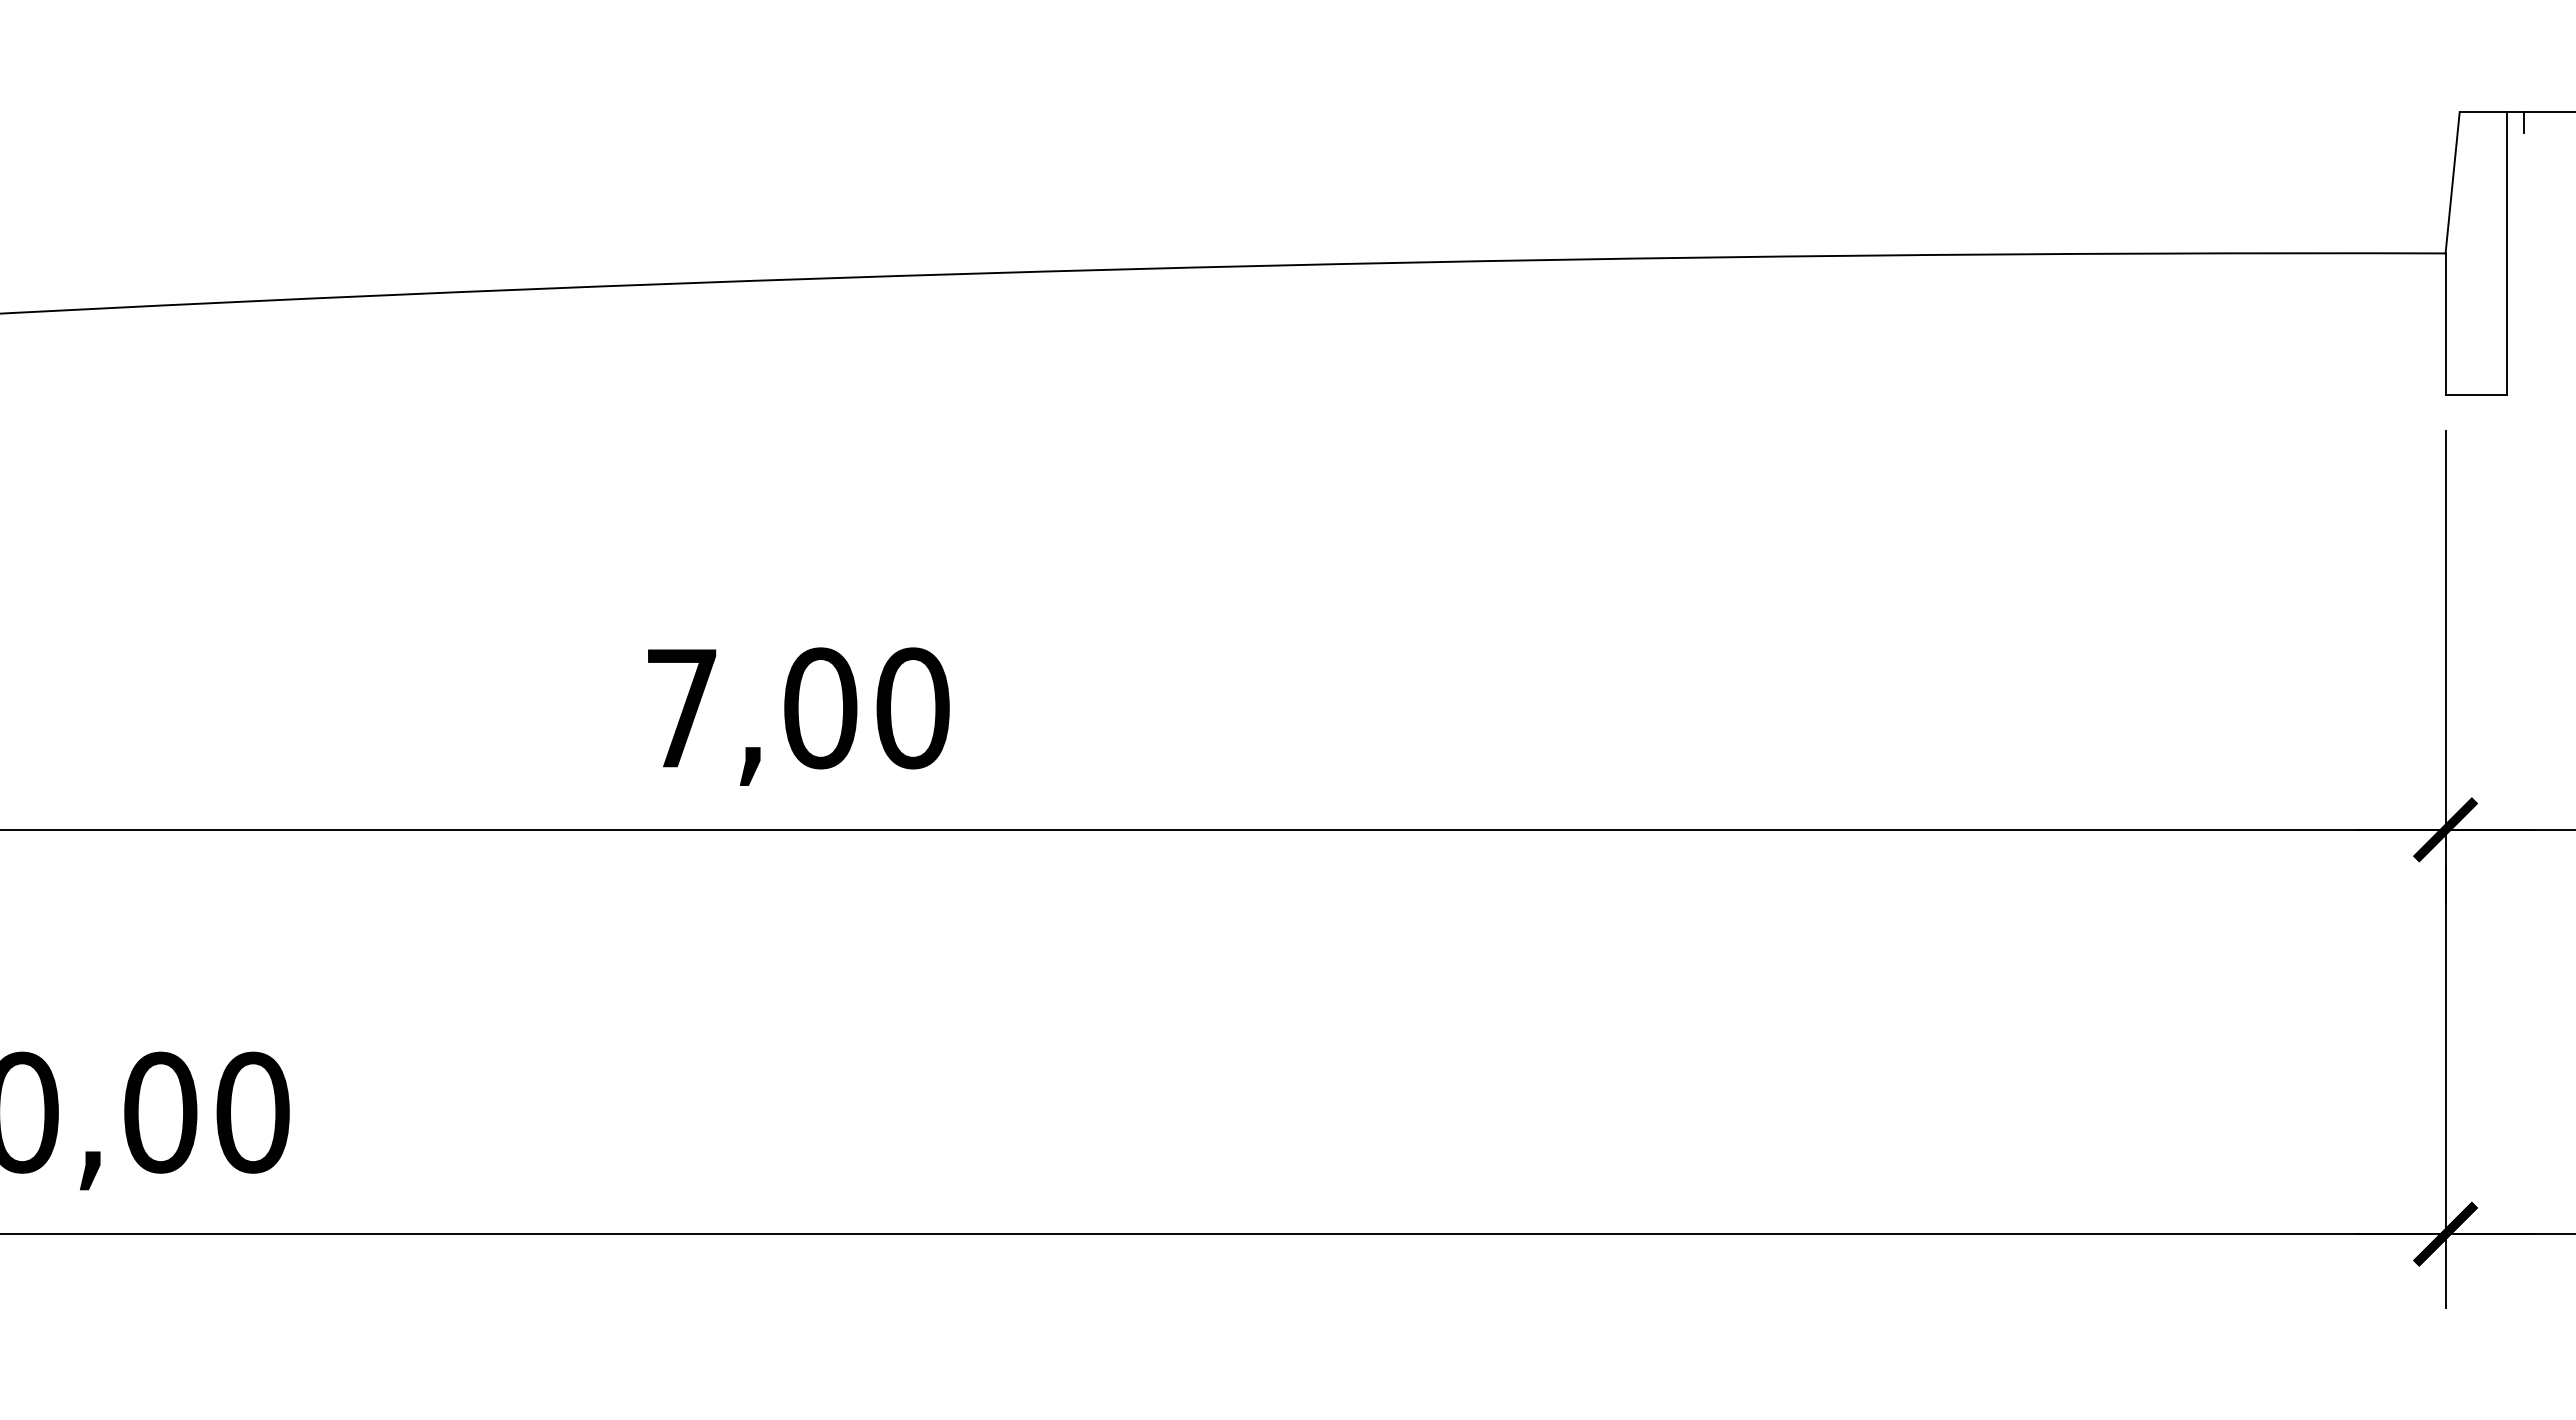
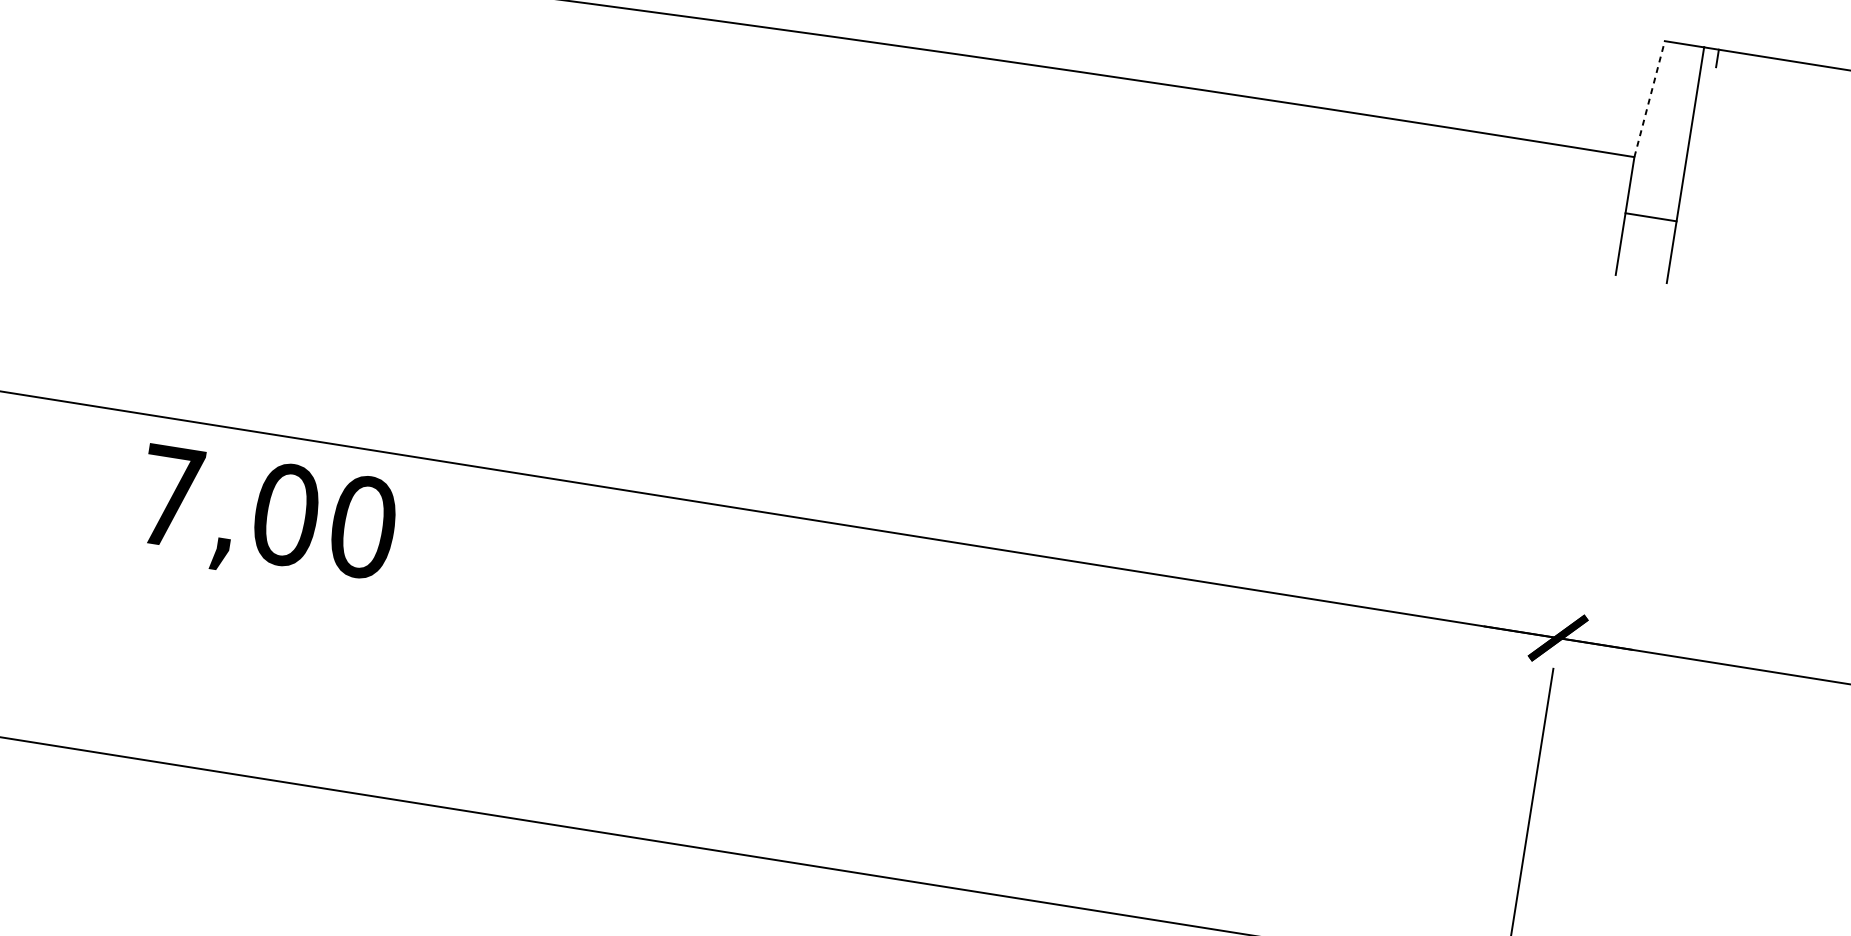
line: (2452, 182) -> (1649, 98), solid -> dashed
line: (2475, 394) -> (1650, 217), moved
line: (2445, 667) -> (1579, 502), removed
text: (798, 716) -> (266, 518), moved

